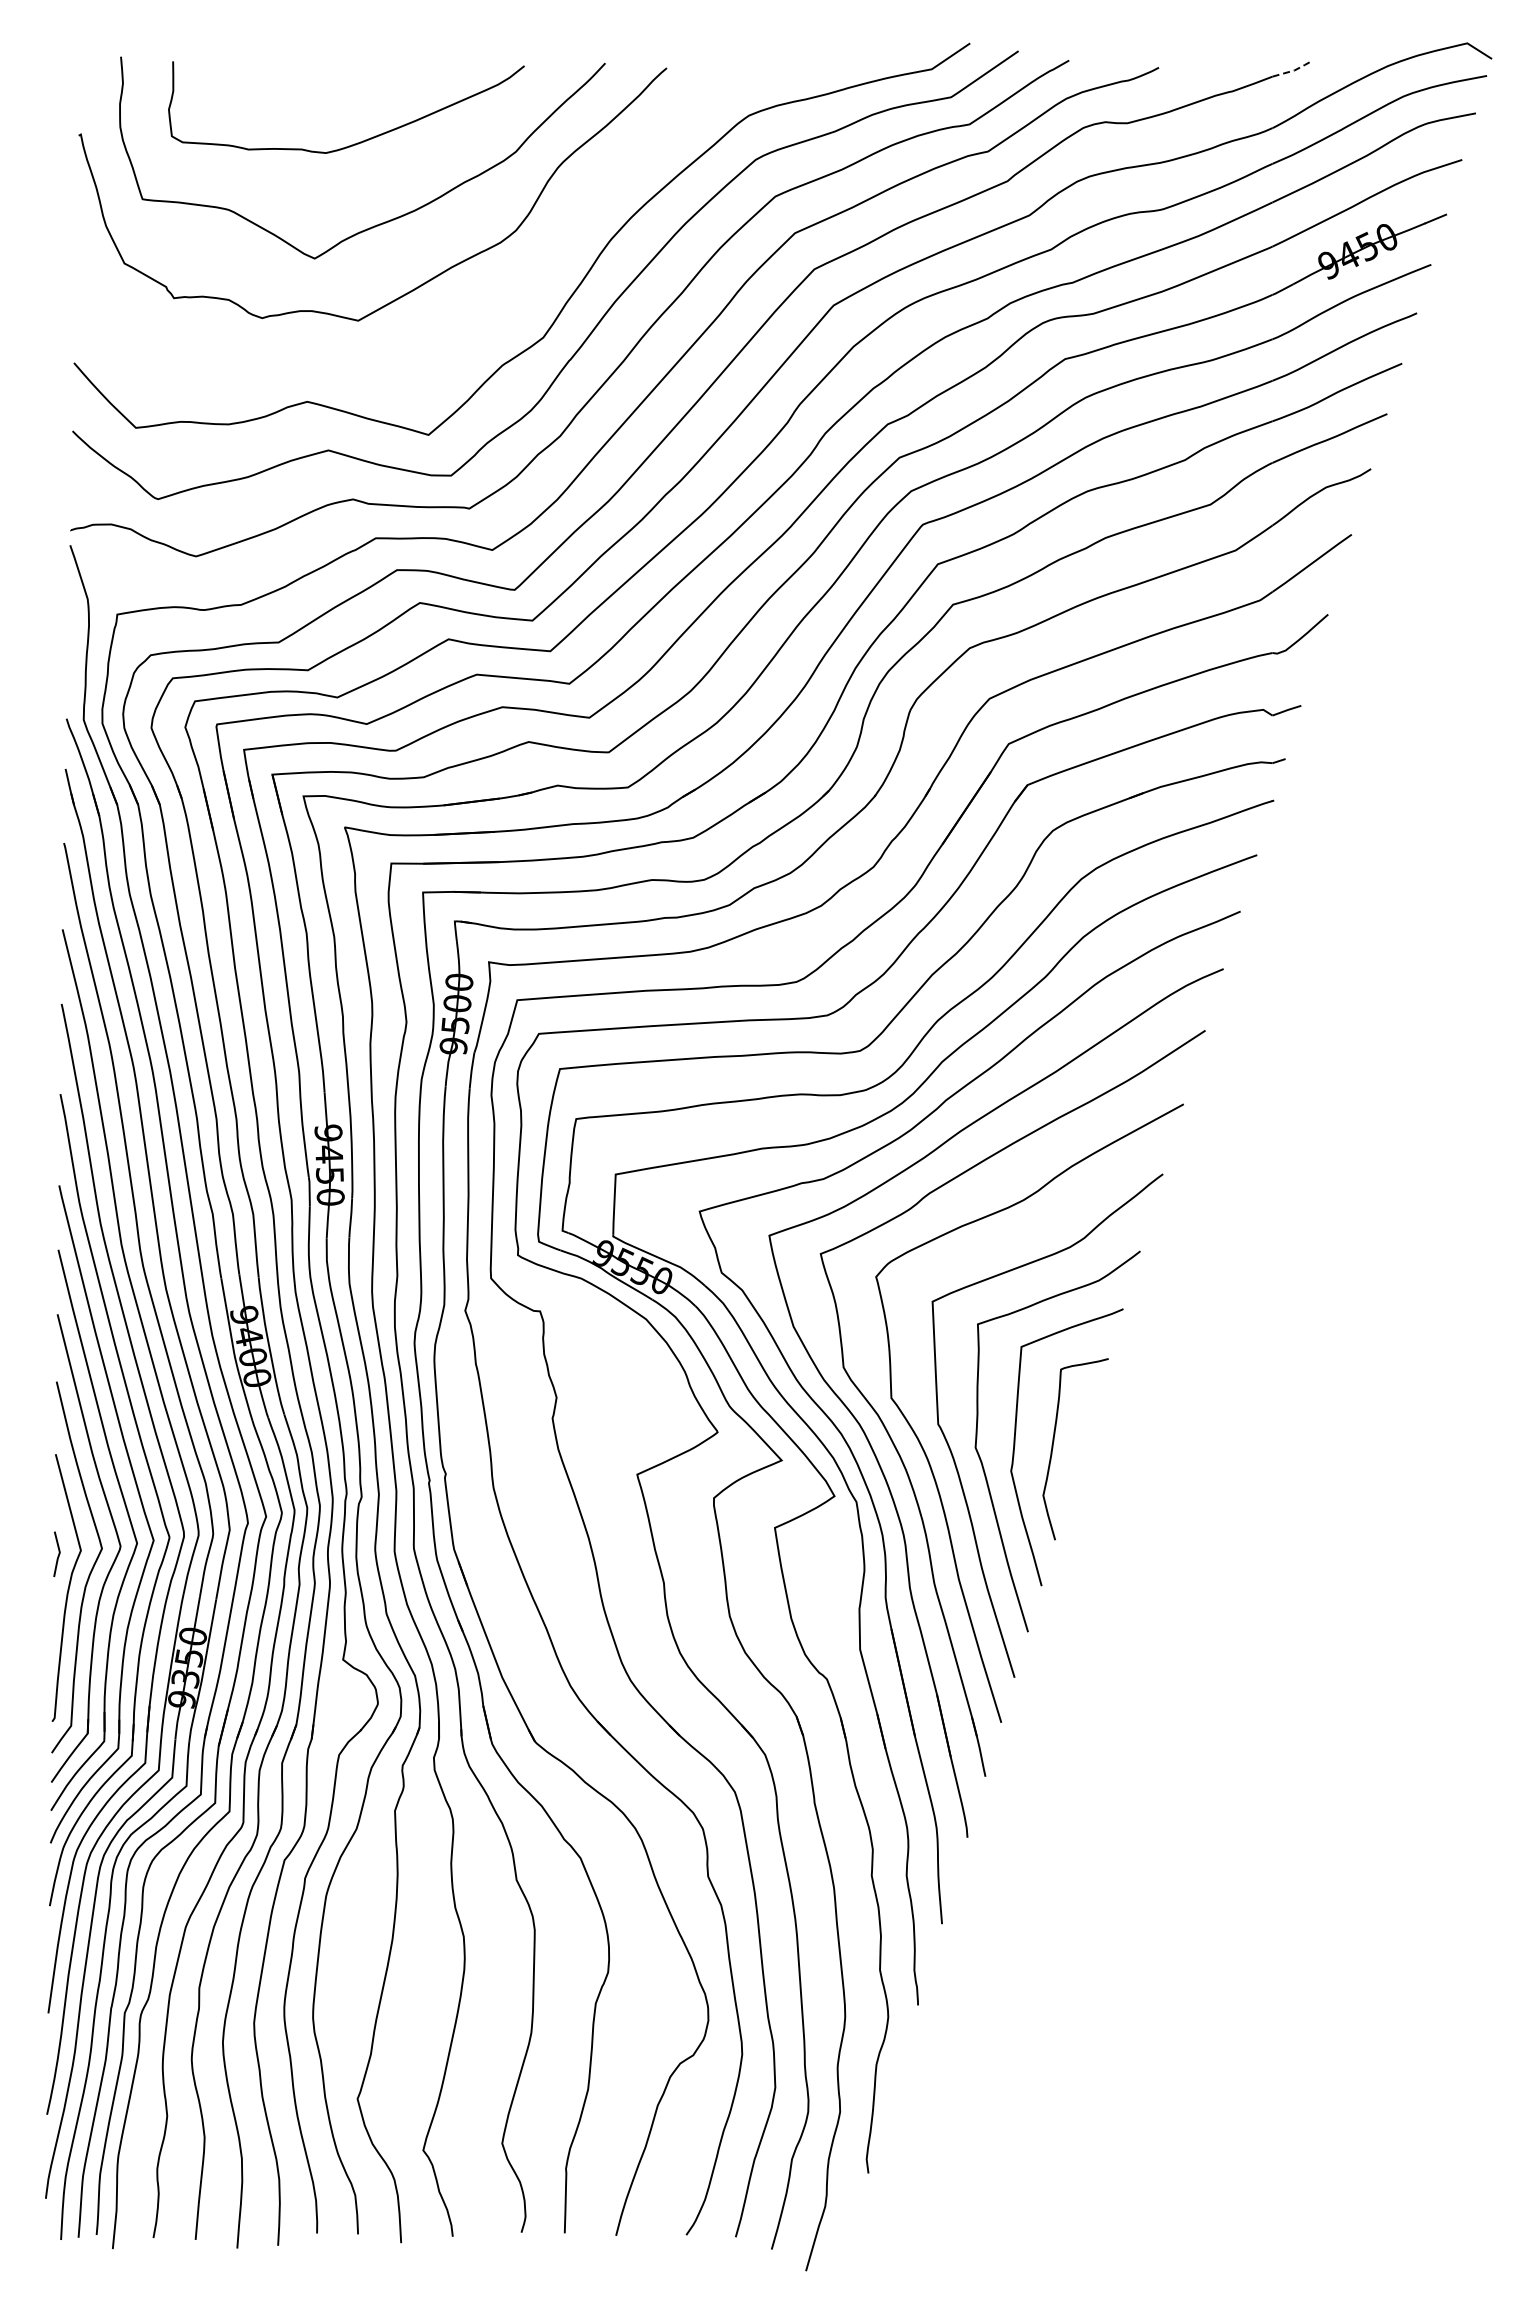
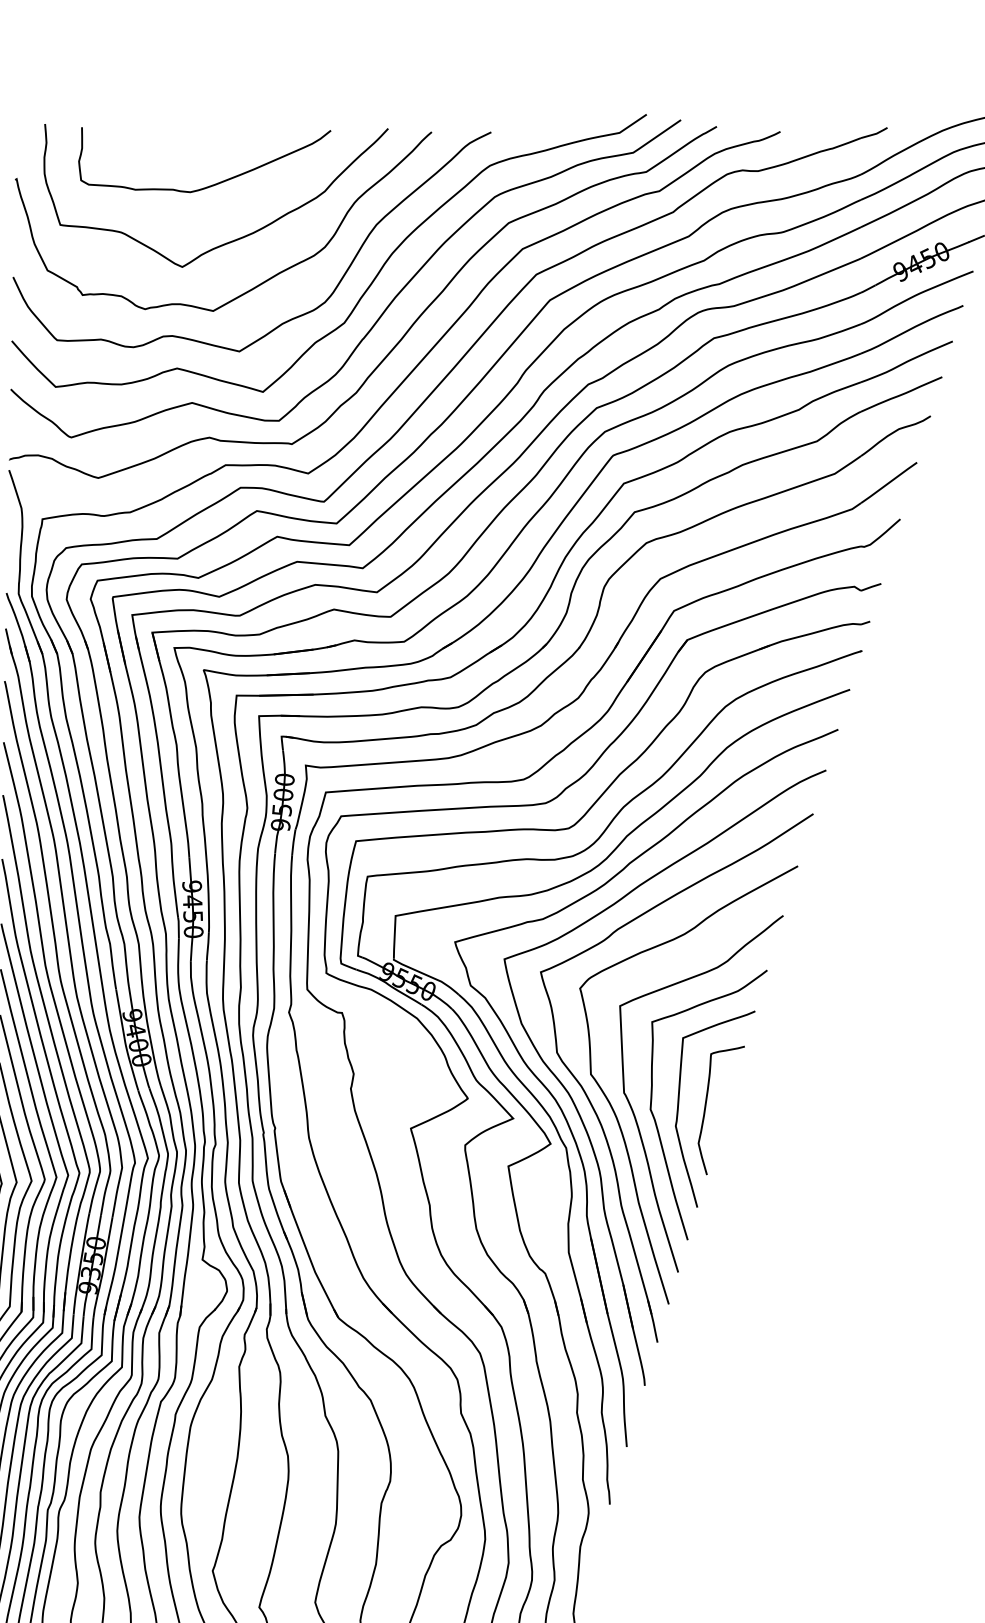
line: (1293, 70) -> (875, 133), dashed -> solid
curve: (466, 332) -> (289, 319), added

